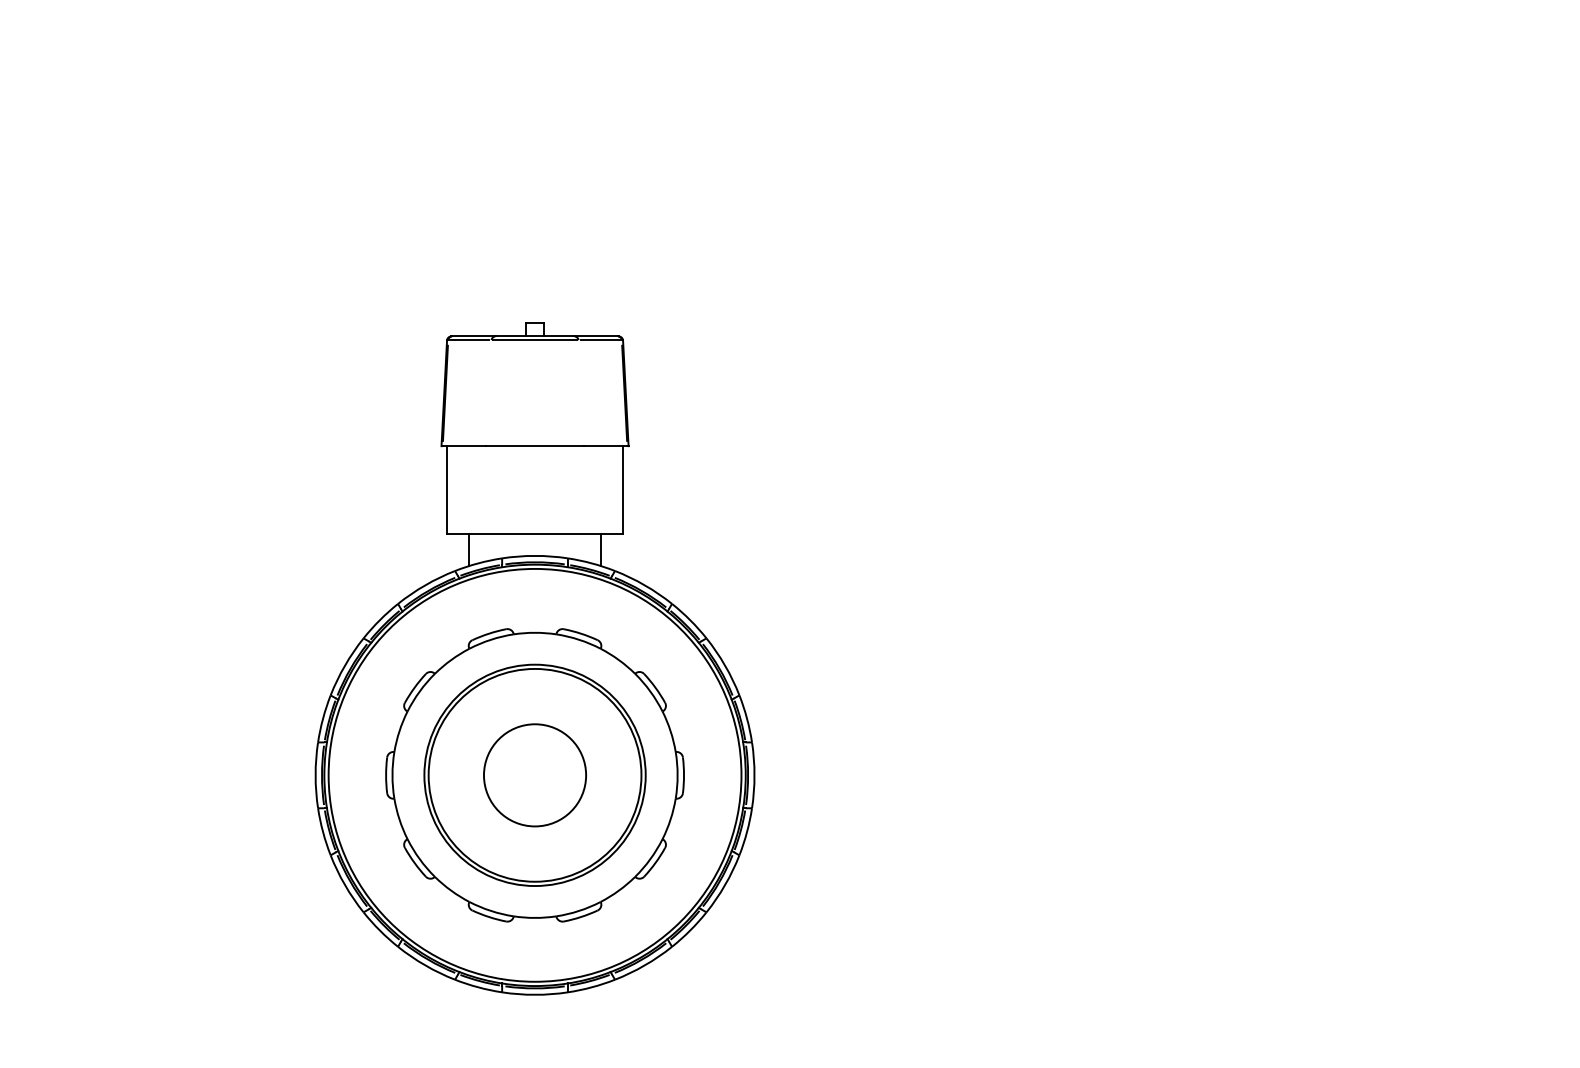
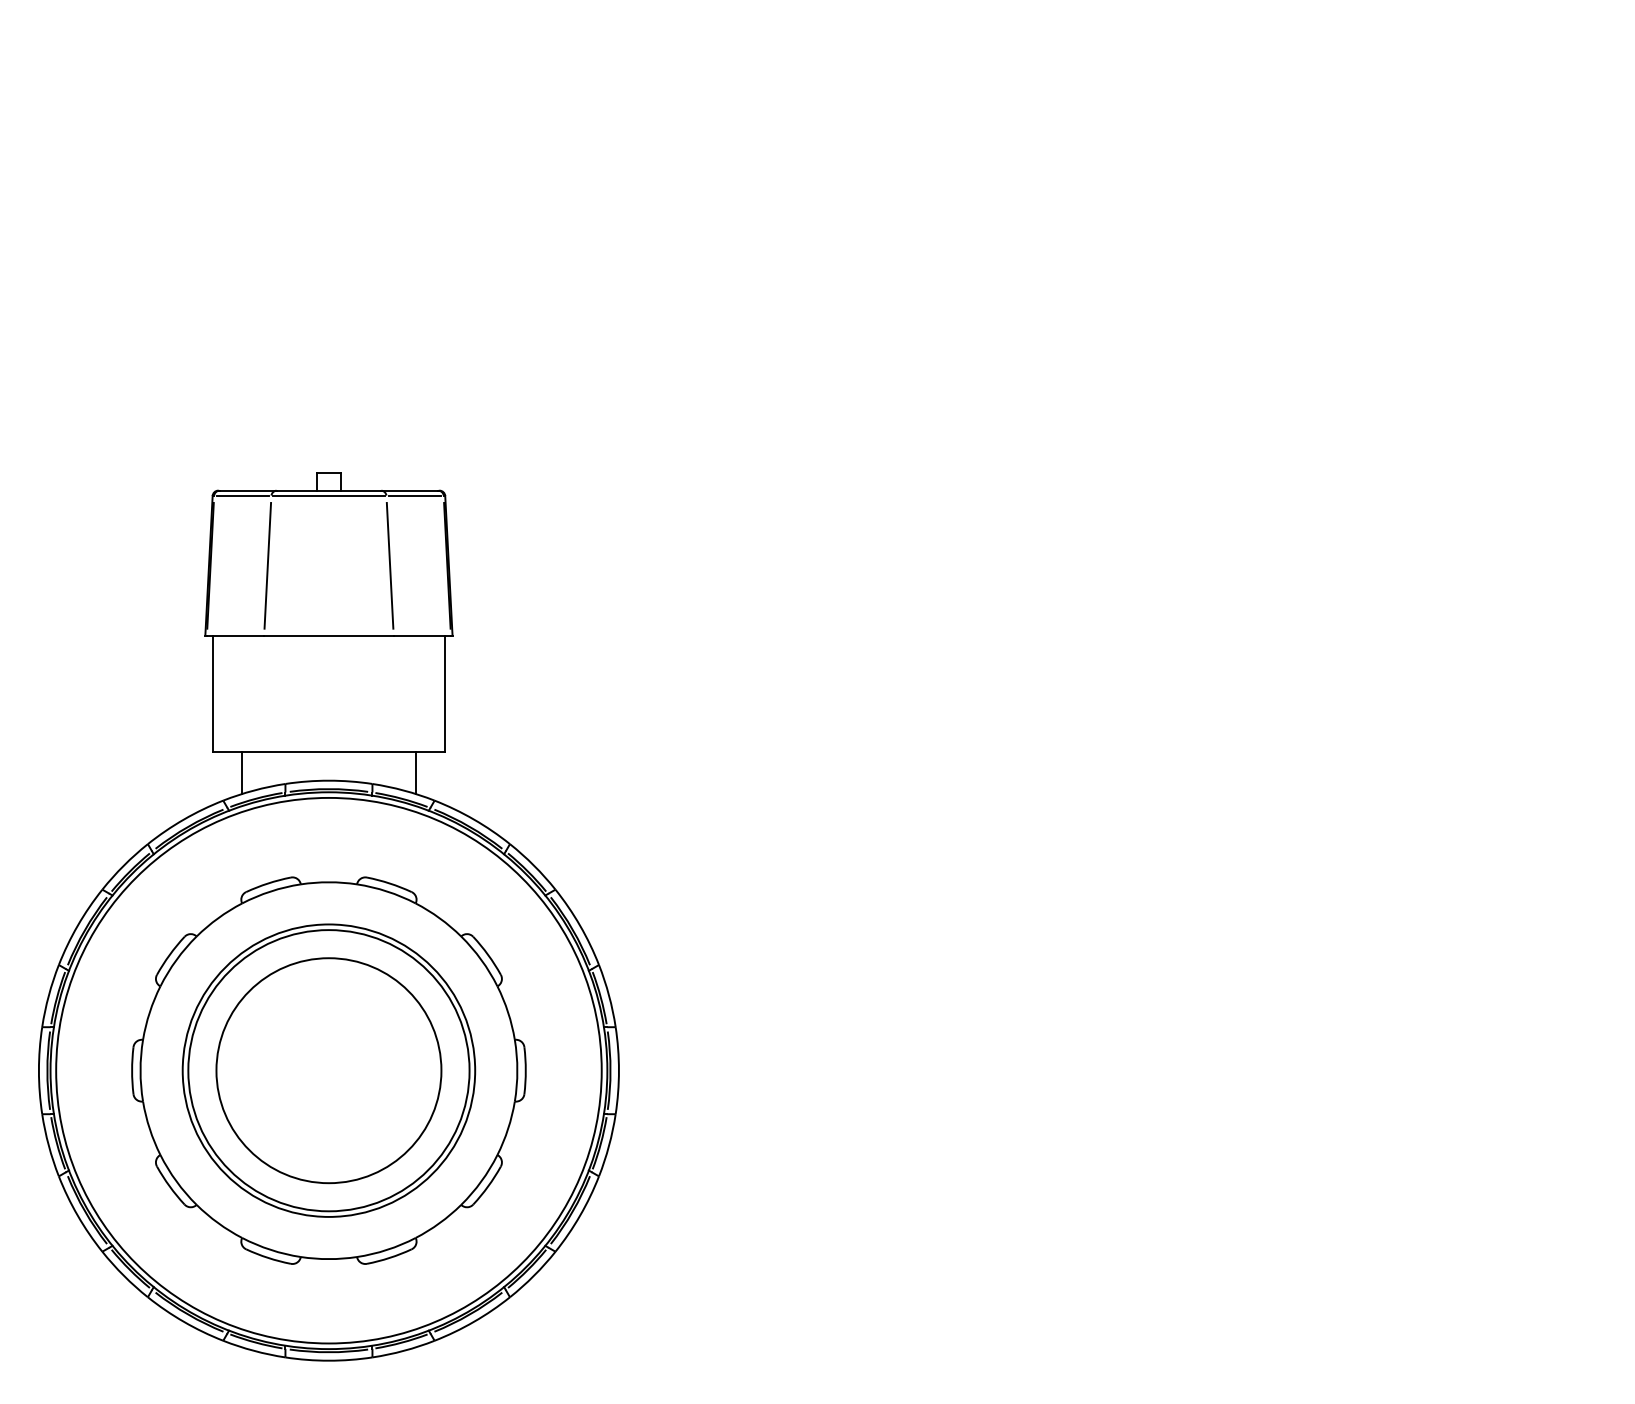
line: (488, 392) -> (267, 564), added
line: (580, 392) -> (389, 564), added
circle: (534, 775) -> (328, 1070), size x1.67

